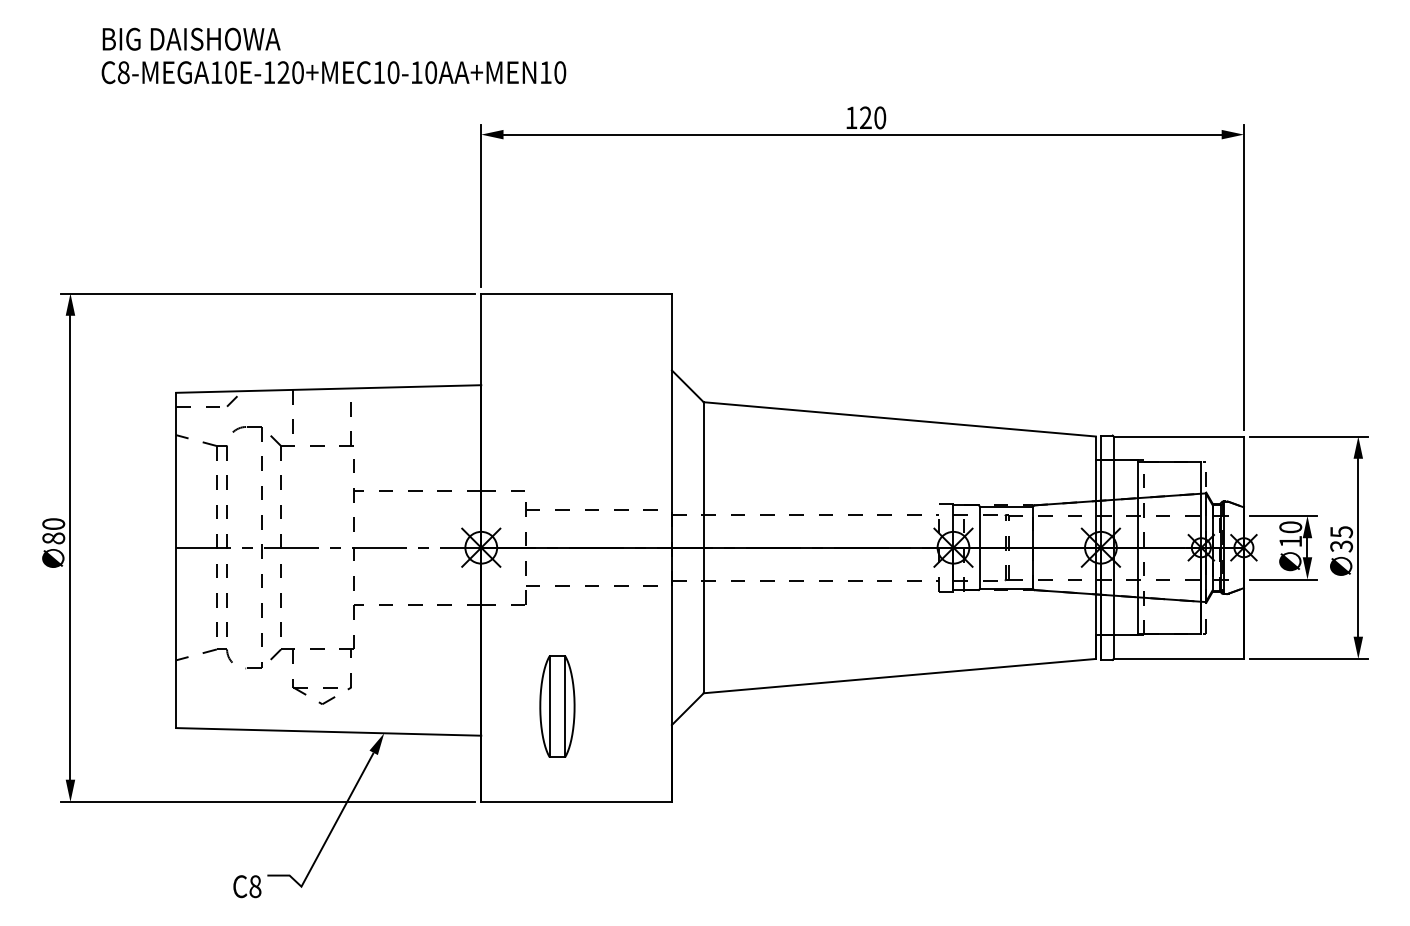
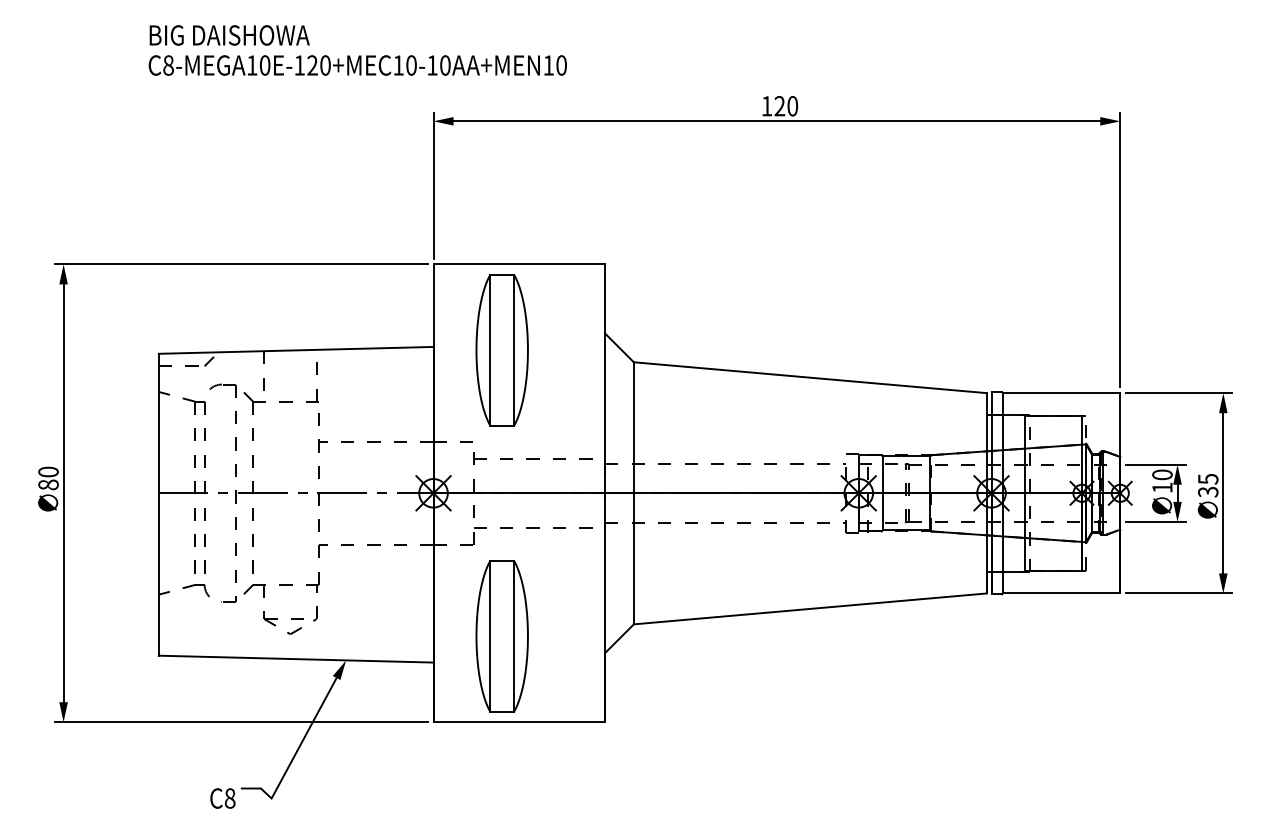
text: (333, 56) -> (357, 50), moved
part: (556, 389) -> (501, 350), added
part: (556, 706) -> (501, 636), size x1.67

